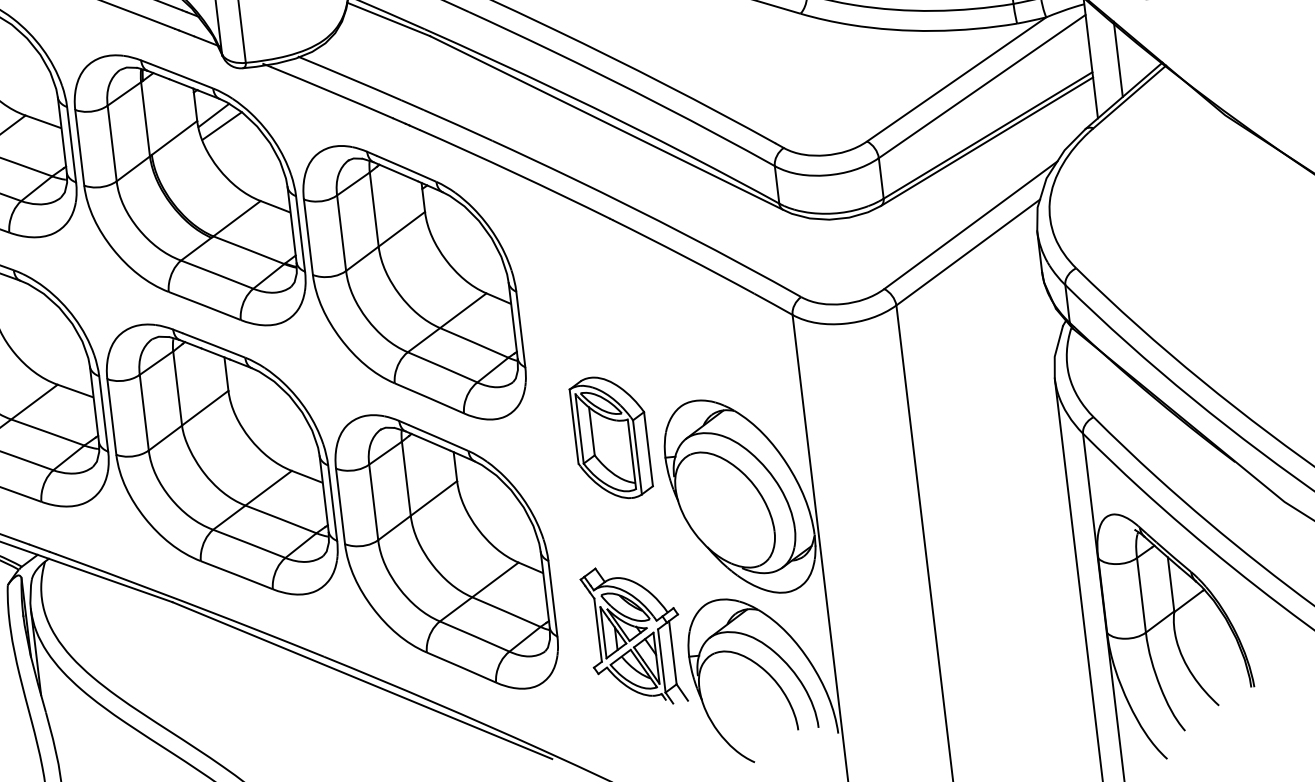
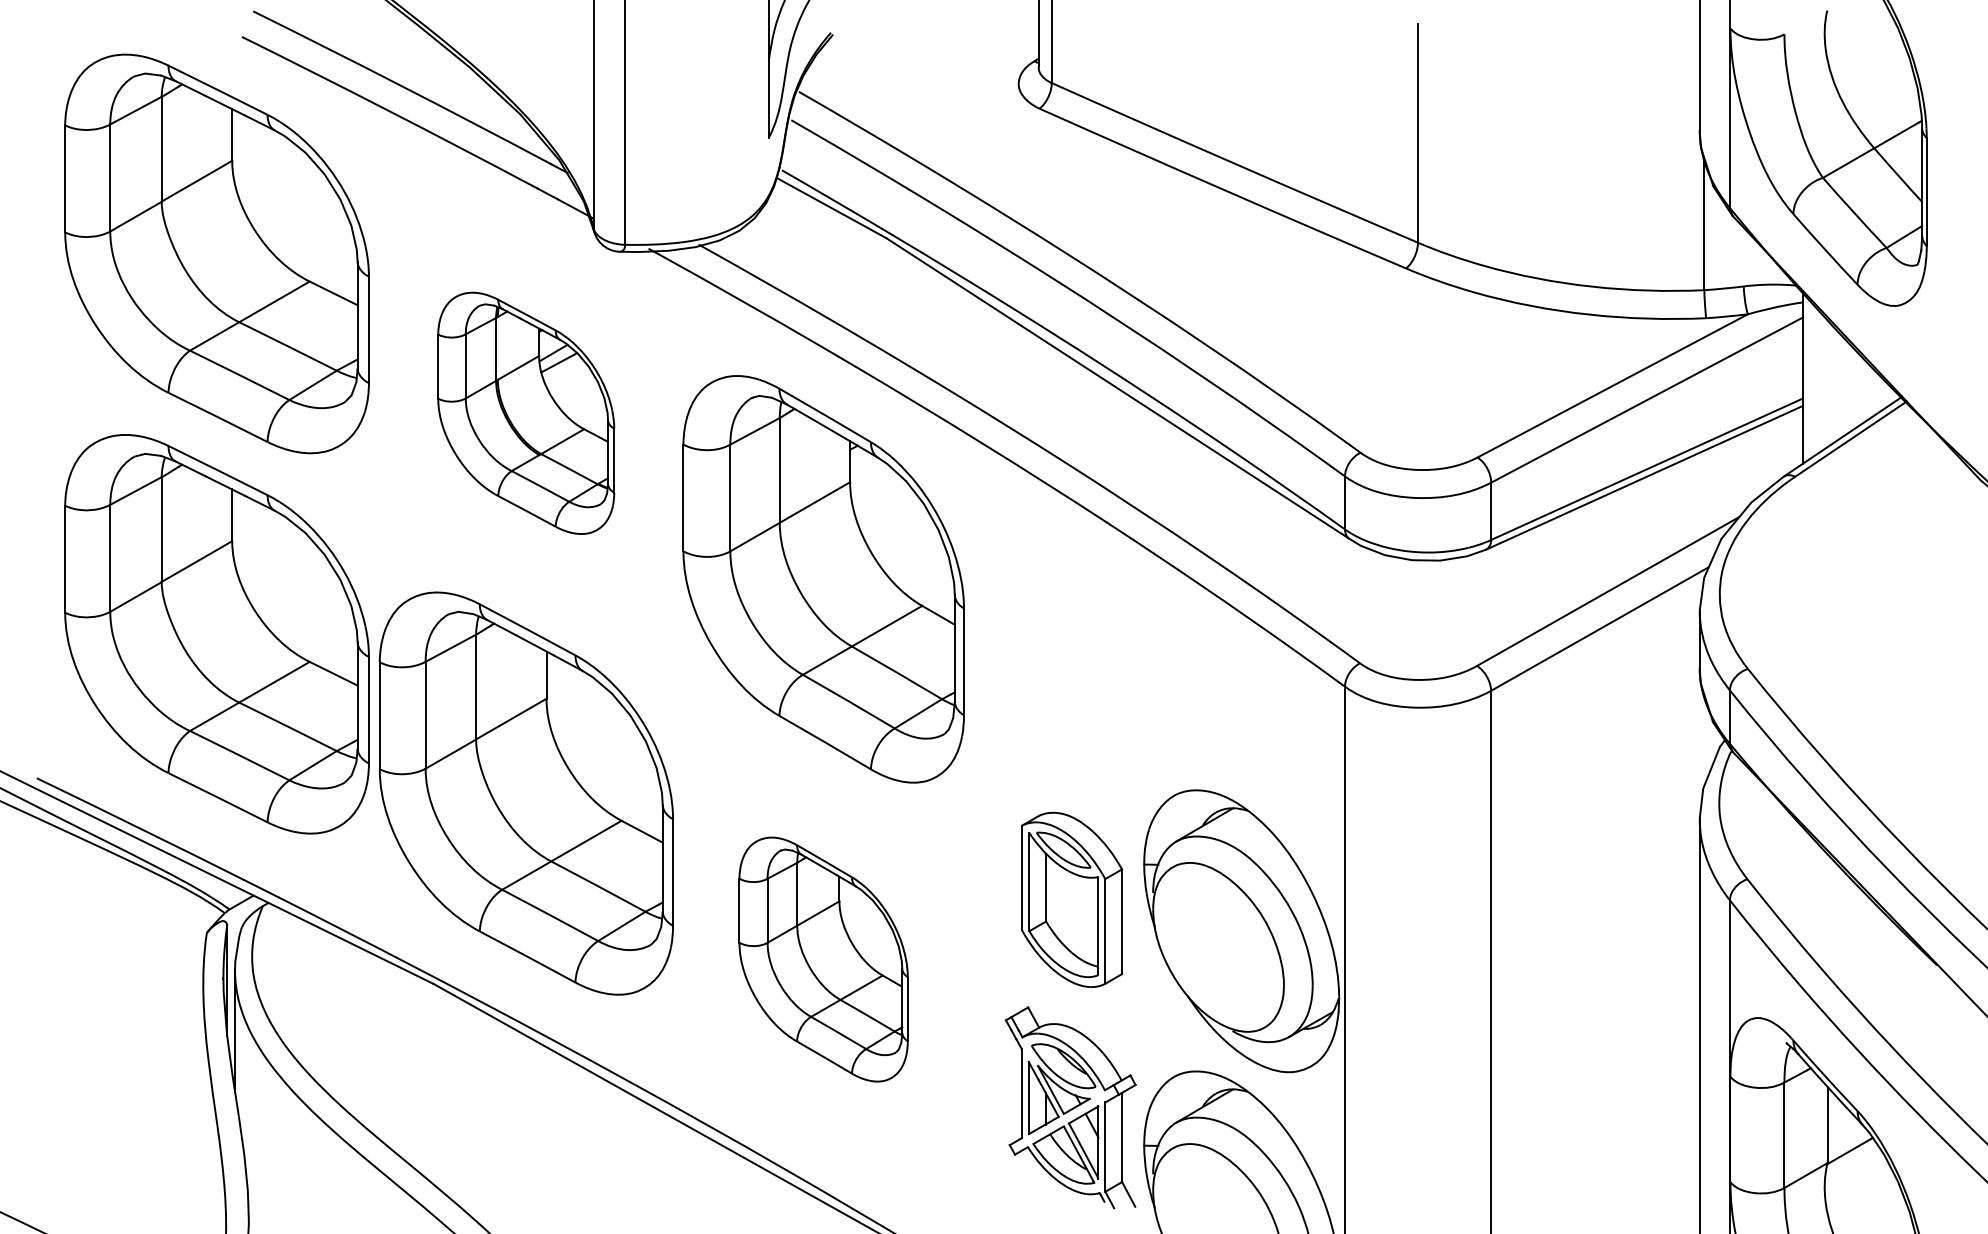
line: (1118, 59) -> (1841, 384), removed
part: (189, 190) -> (525, 413), size x0.6
part: (611, 437) -> (1072, 899), moved
part: (446, 552) -> (823, 959), size x0.6

